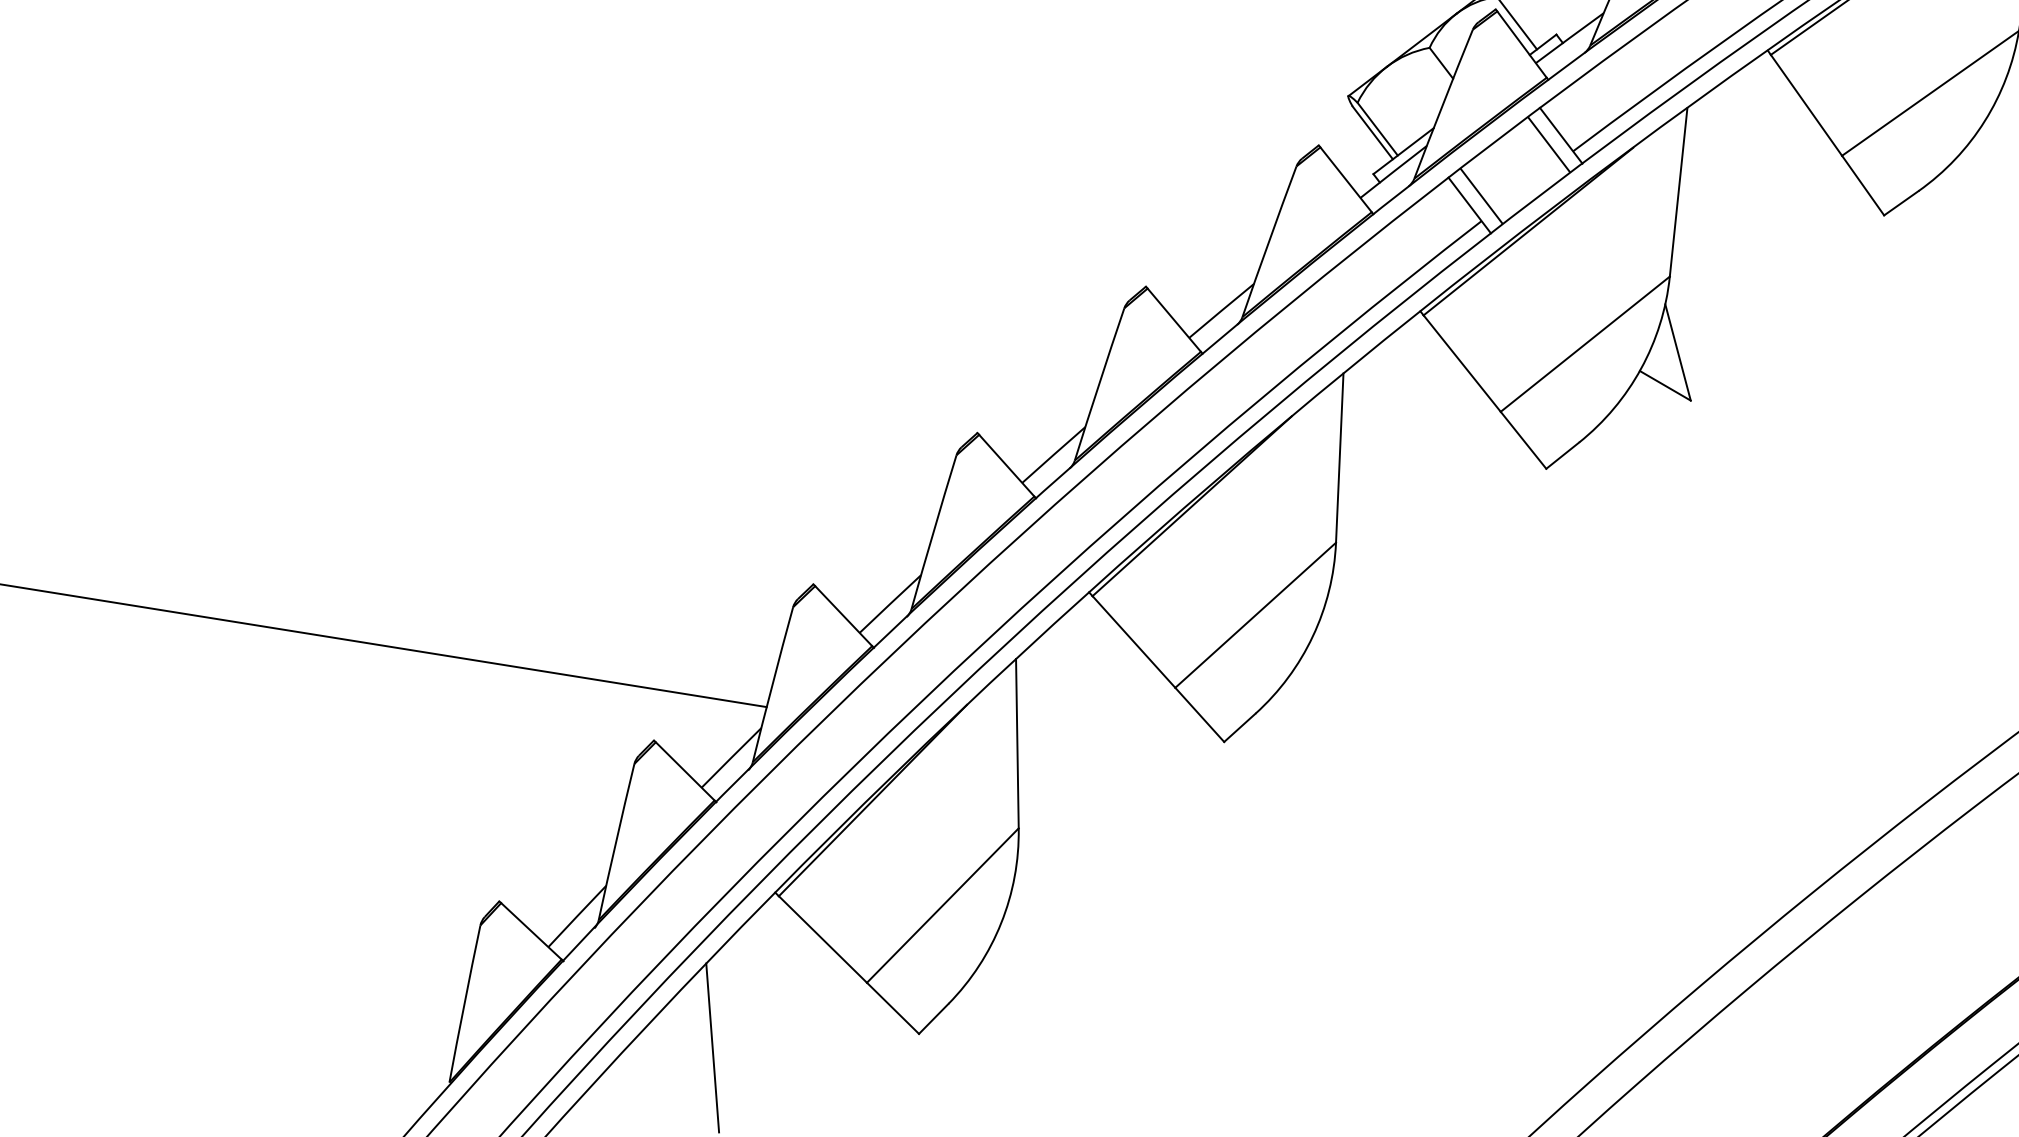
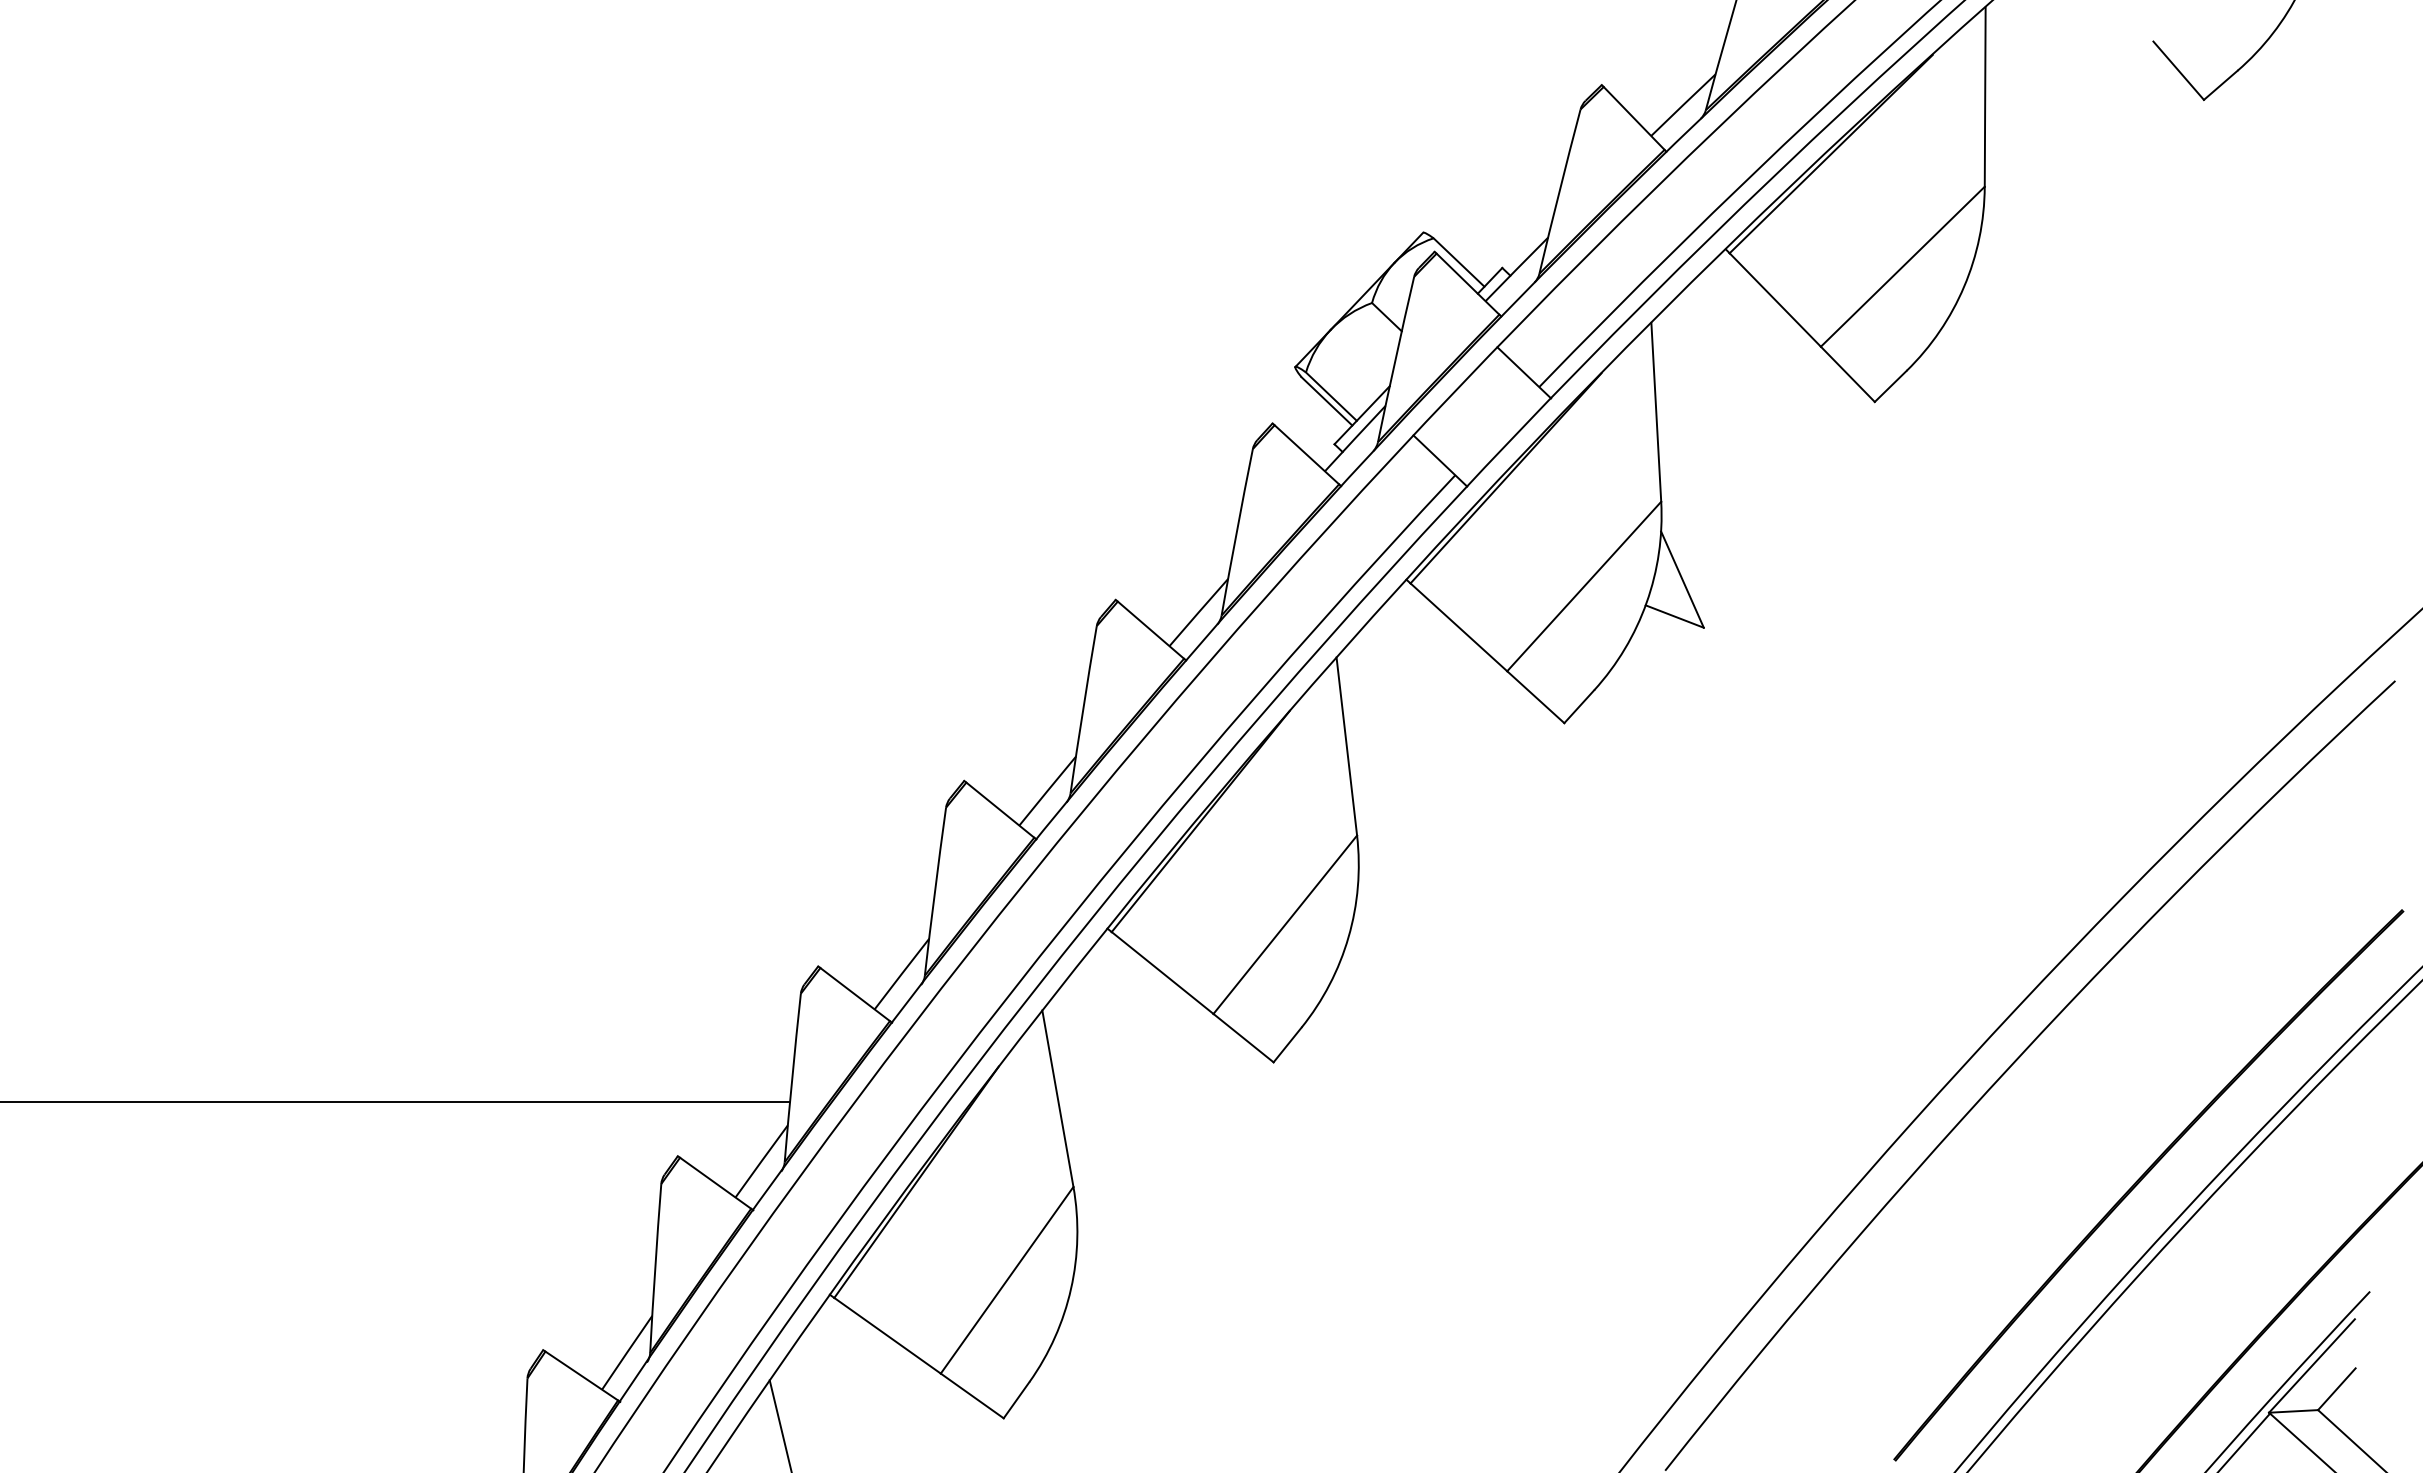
line: (1549, 144) -> (1513, 383), removed
line: (1482, 195) -> (1451, 448), removed

